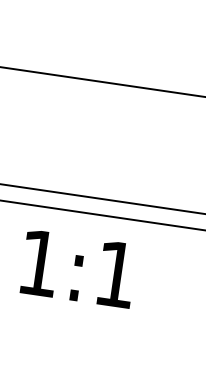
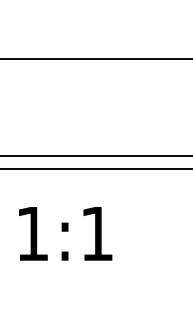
text: (78, 268) -> (65, 233), moved

